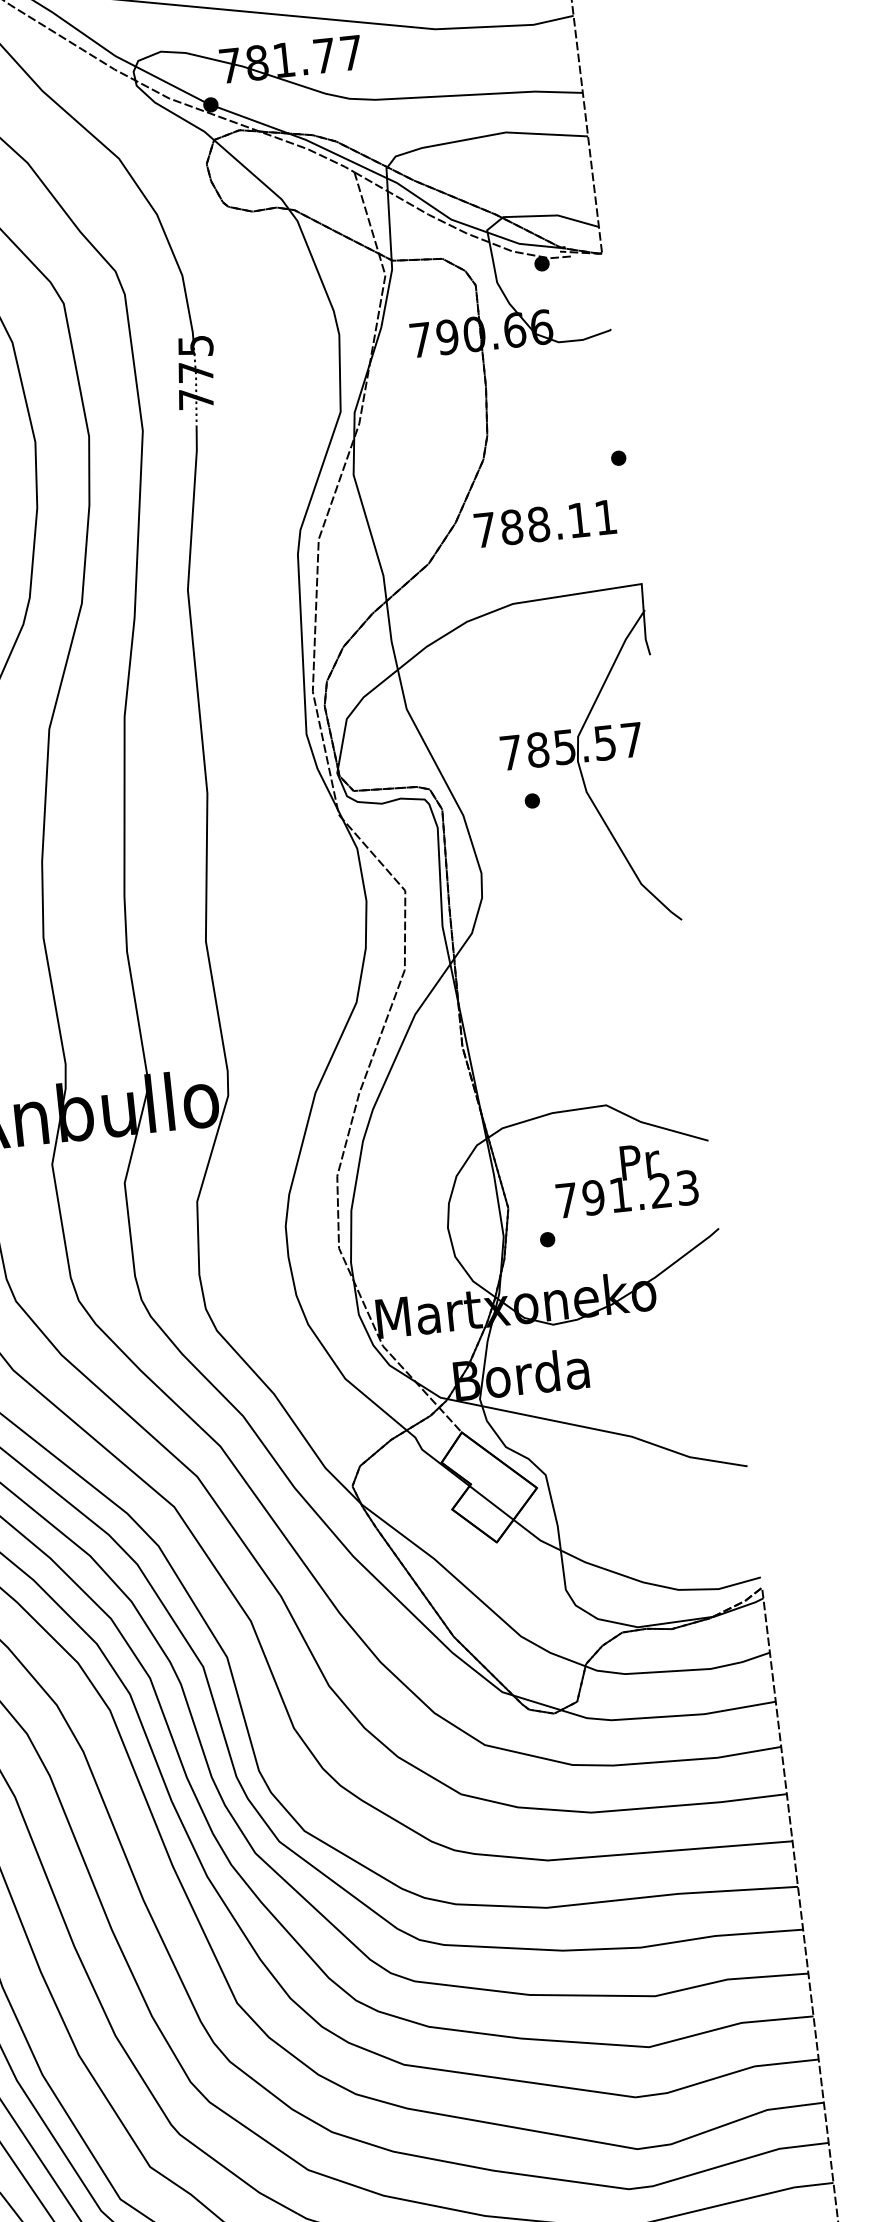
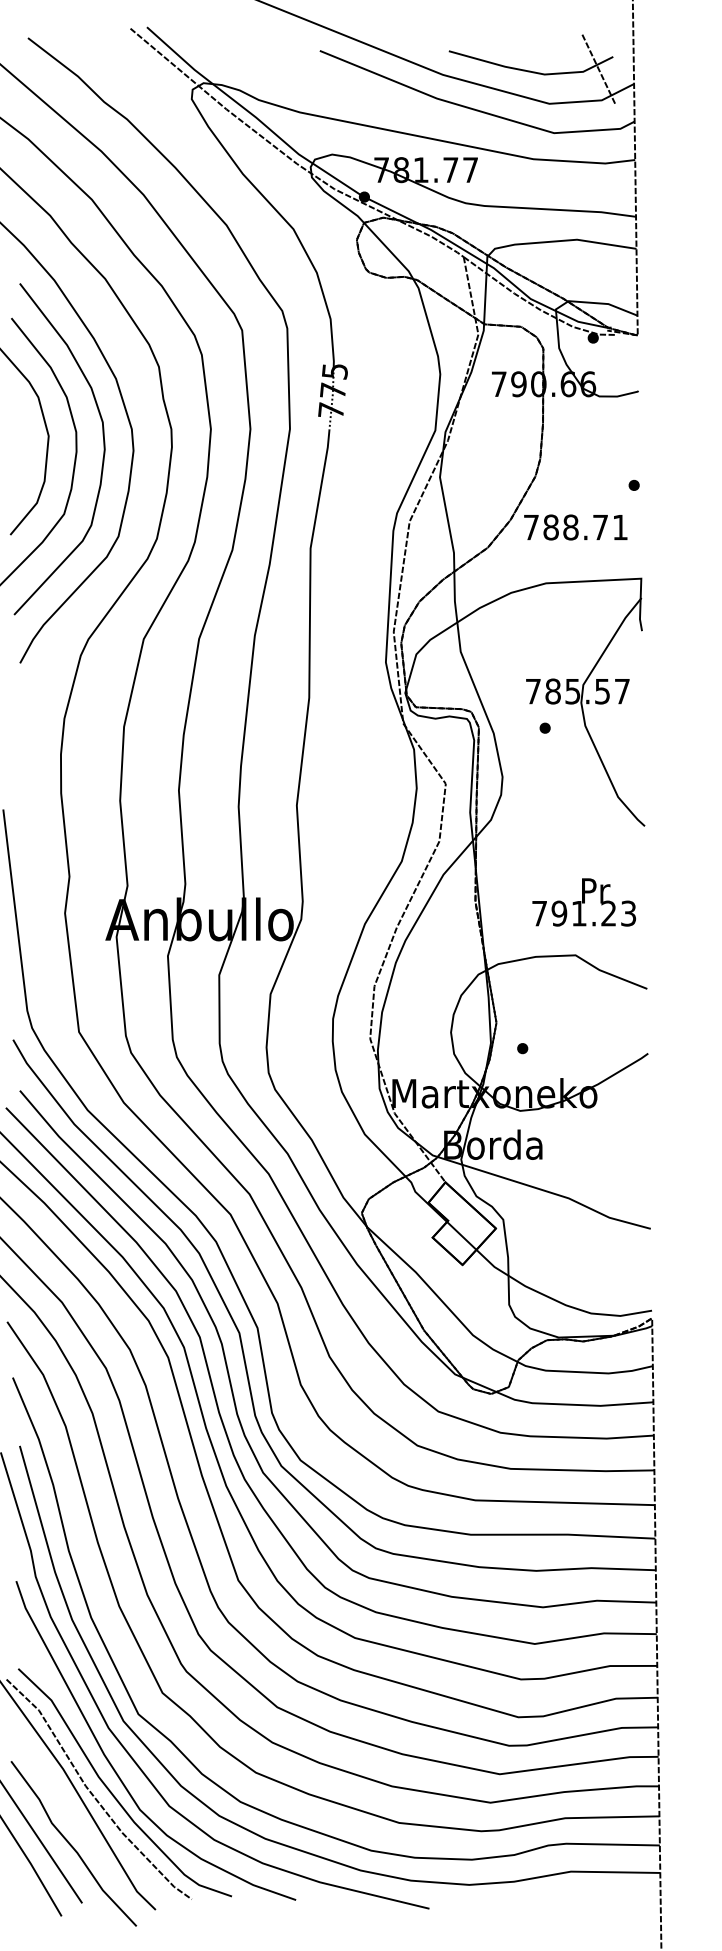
text: (578, 520) -> (600, 527), 788.11 -> 788.71
text: (624, 1179) -> (583, 902), moved

